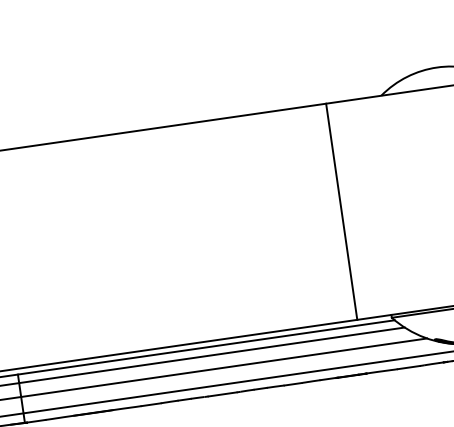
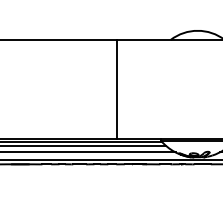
line: (342, 211) -> (117, 89), moved

